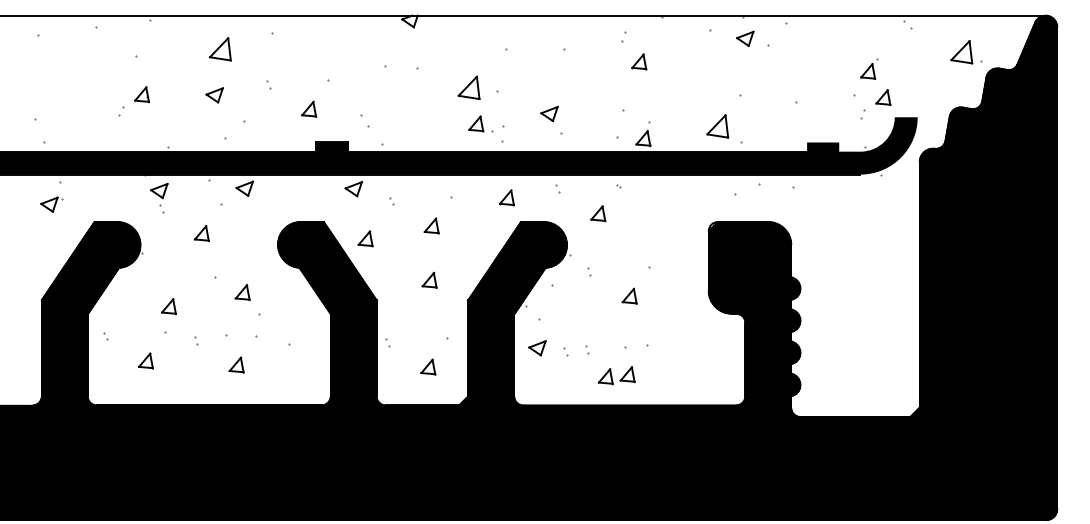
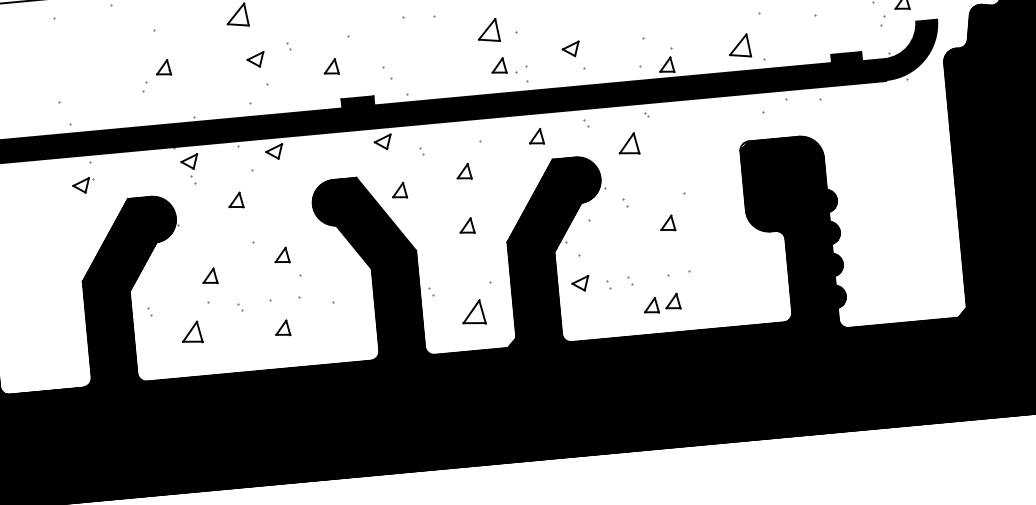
part: (214, 95) -> (255, 60), moved
part: (598, 213) -> (629, 143), size x1.4
part: (145, 360) -> (191, 332), size x1.4
part: (428, 366) -> (473, 311), size x1.6

